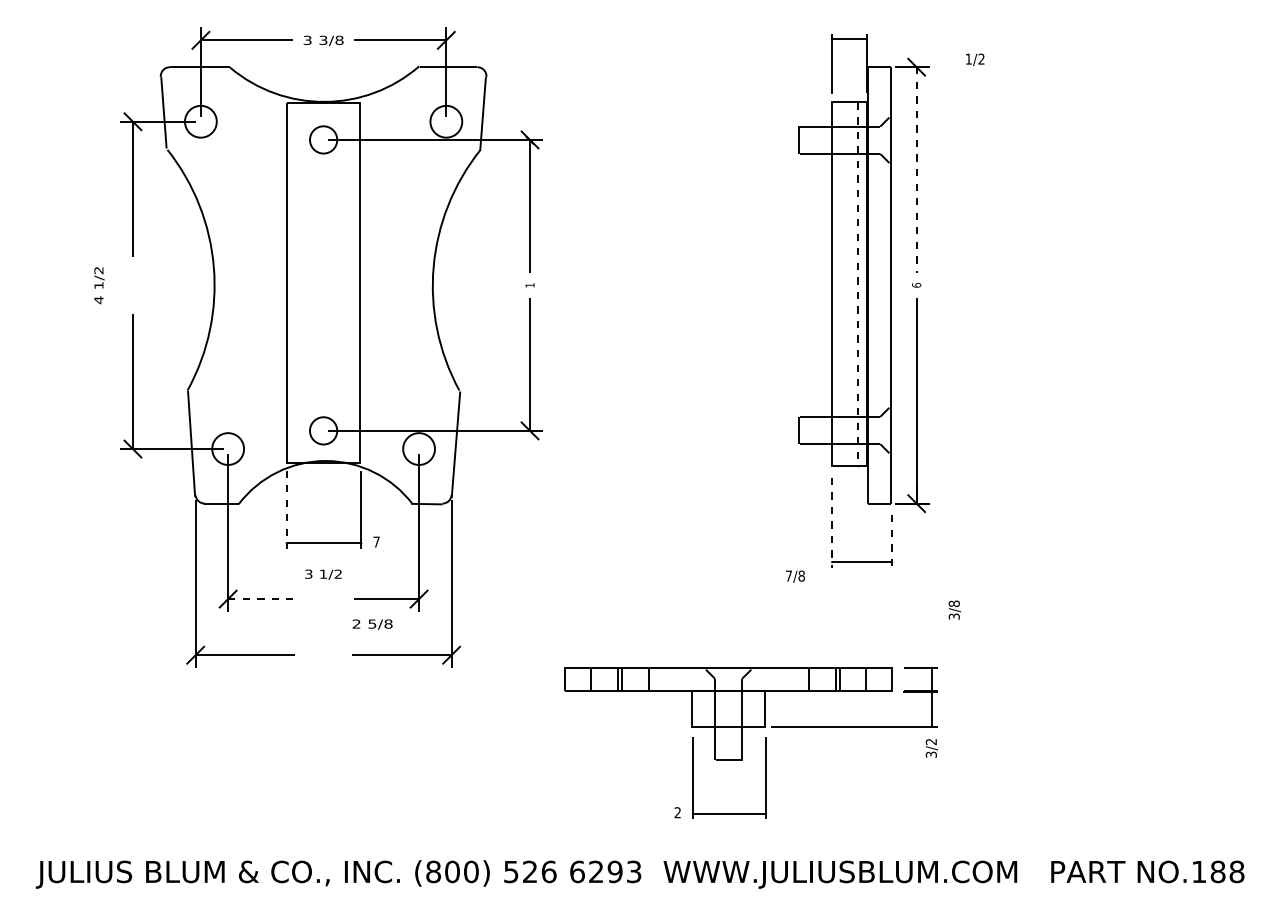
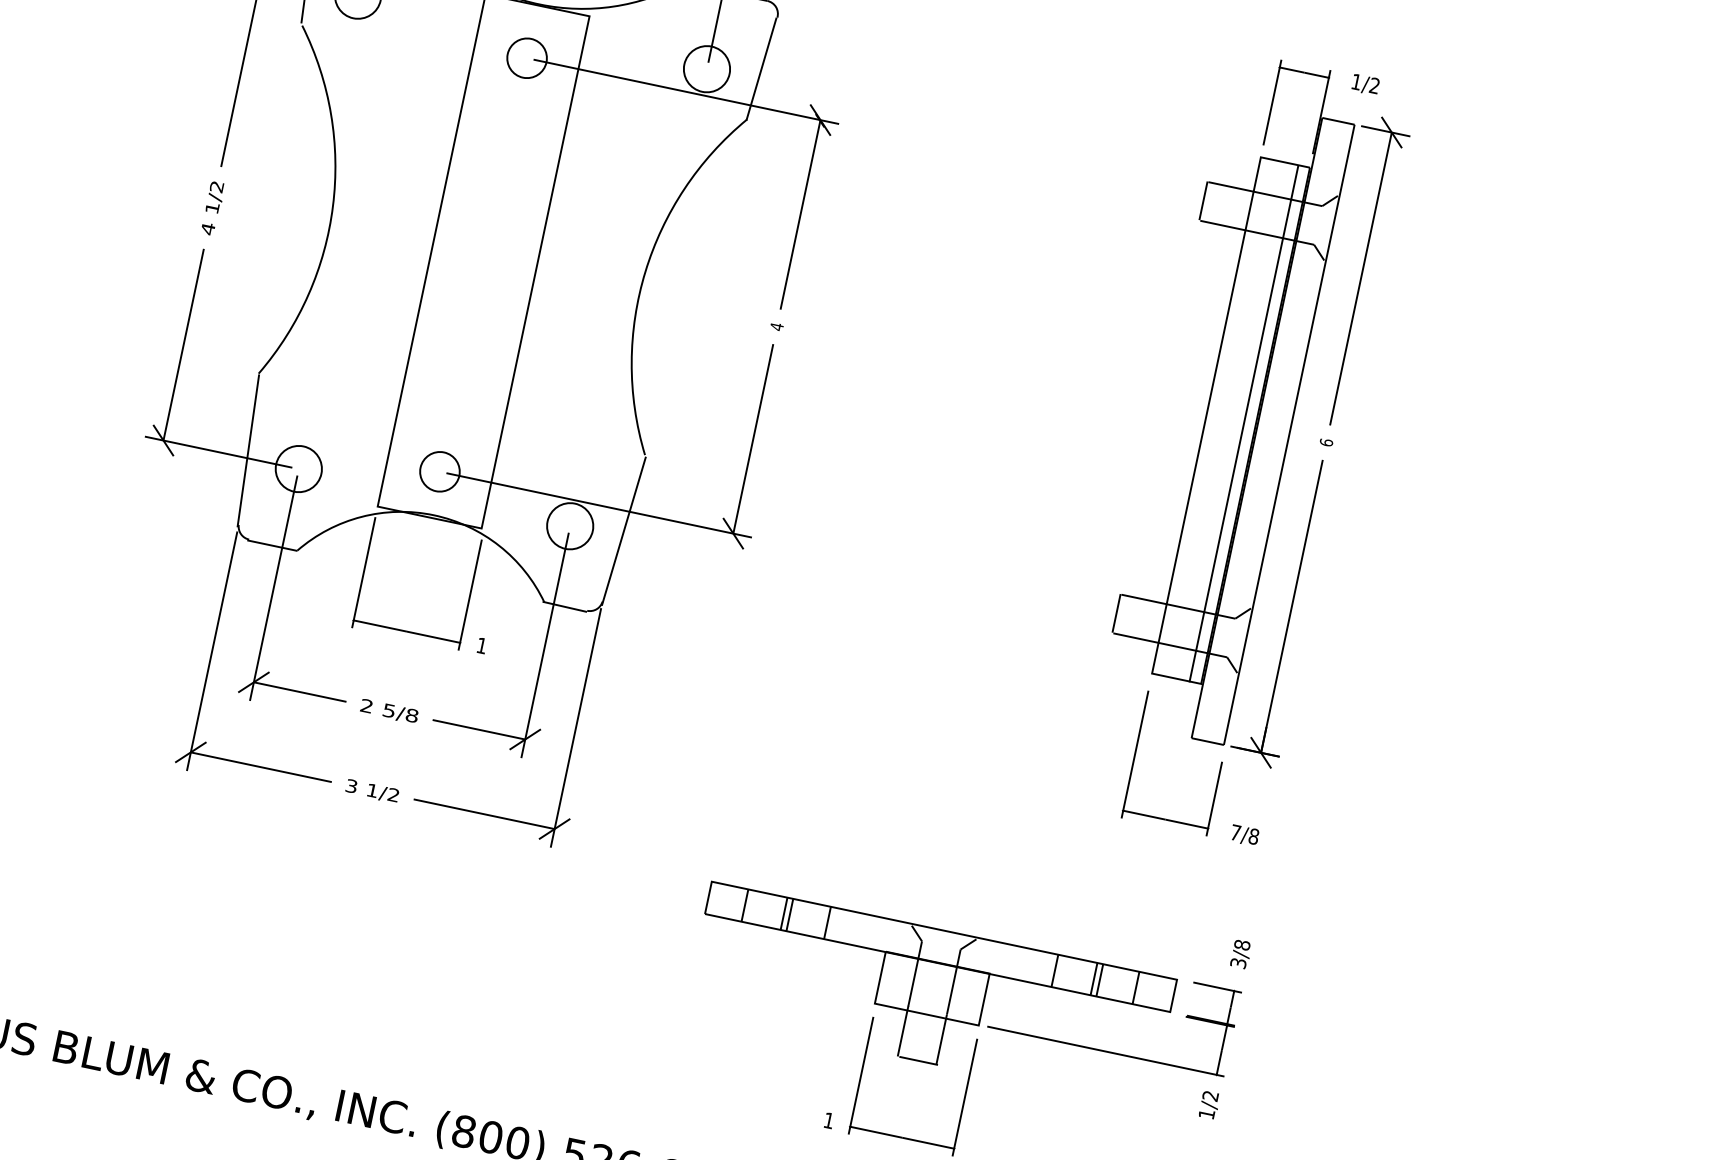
text: (975, 59) -> (1366, 84), moved
line: (916, 170) -> (1360, 279), dashed -> solid
line: (858, 284) -> (1244, 423), dashed -> solid
text: (99, 285) -> (213, 208), moved
text: (529, 285) -> (776, 326), 1 -> 4
line: (286, 510) -> (363, 573), dashed -> solid
line: (831, 522) -> (1134, 754), dashed -> solid
text: (376, 541) -> (481, 644), 7 -> 1
line: (891, 541) -> (1213, 799), dashed -> solid
text: (323, 574) -> (372, 791), moved
part: (795, 576) -> (1244, 835), moved
line: (260, 599) -> (299, 692), dashed -> solid
text: (954, 609) -> (1240, 953), moved
text: (372, 624) -> (389, 711), moved
text: (930, 754) -> (1205, 1113), 3/2 -> 1/2
text: (677, 812) -> (828, 1120), 2 -> 1

